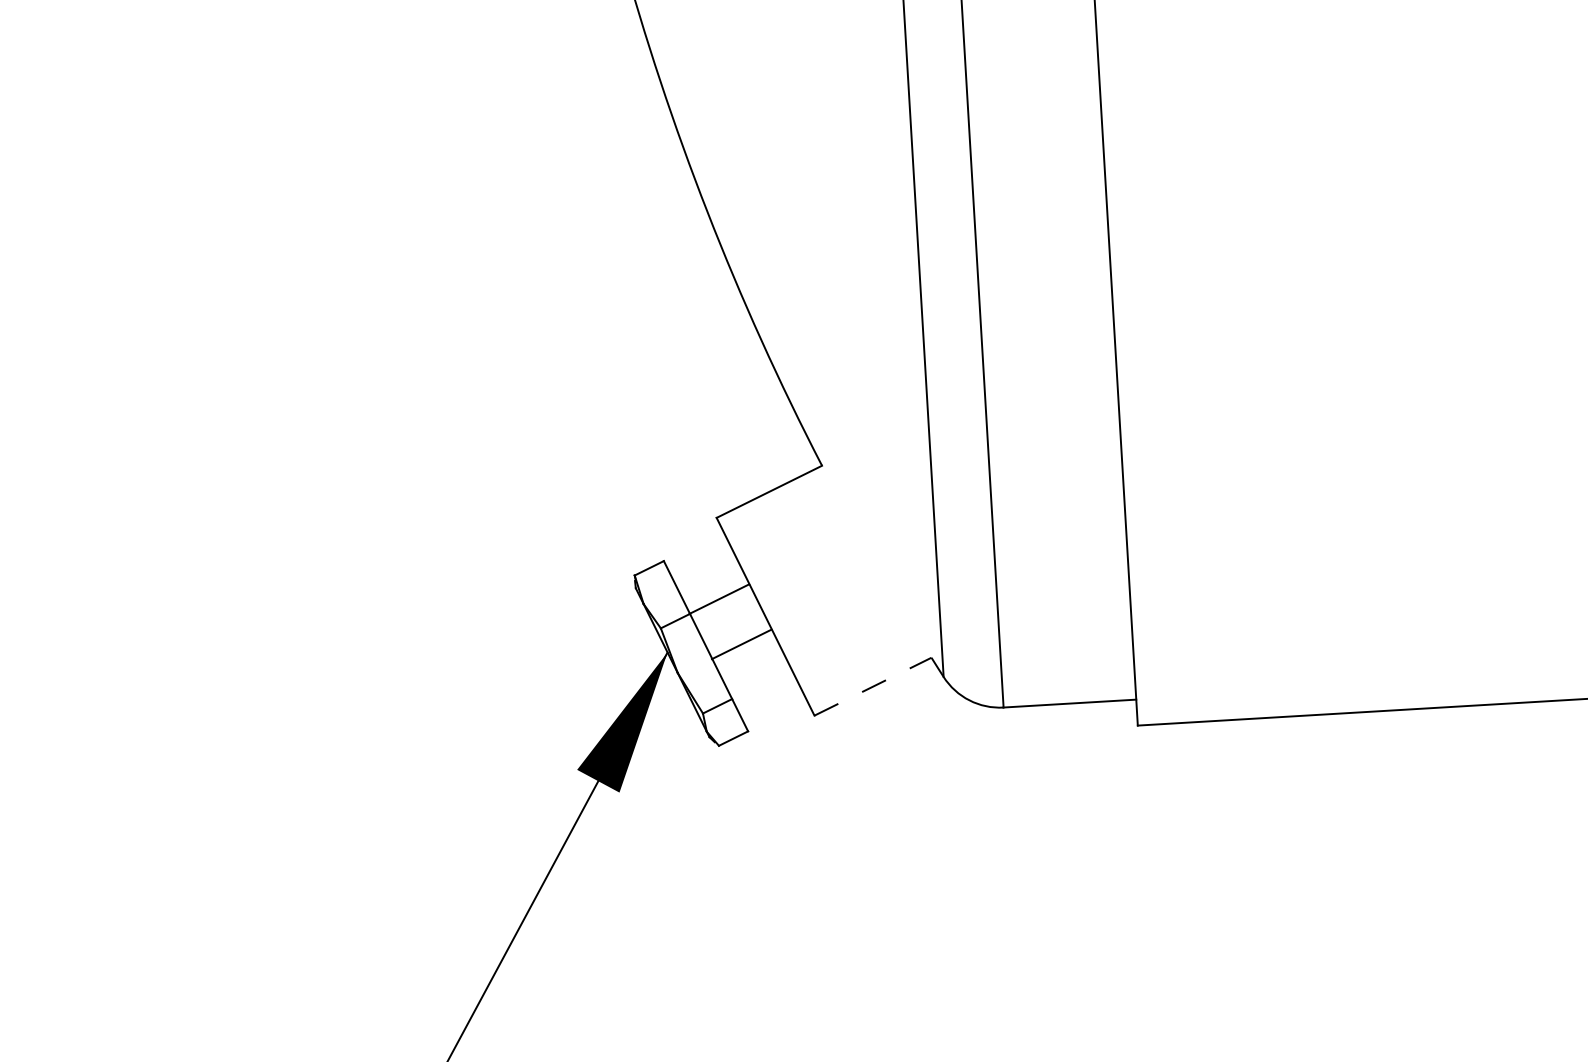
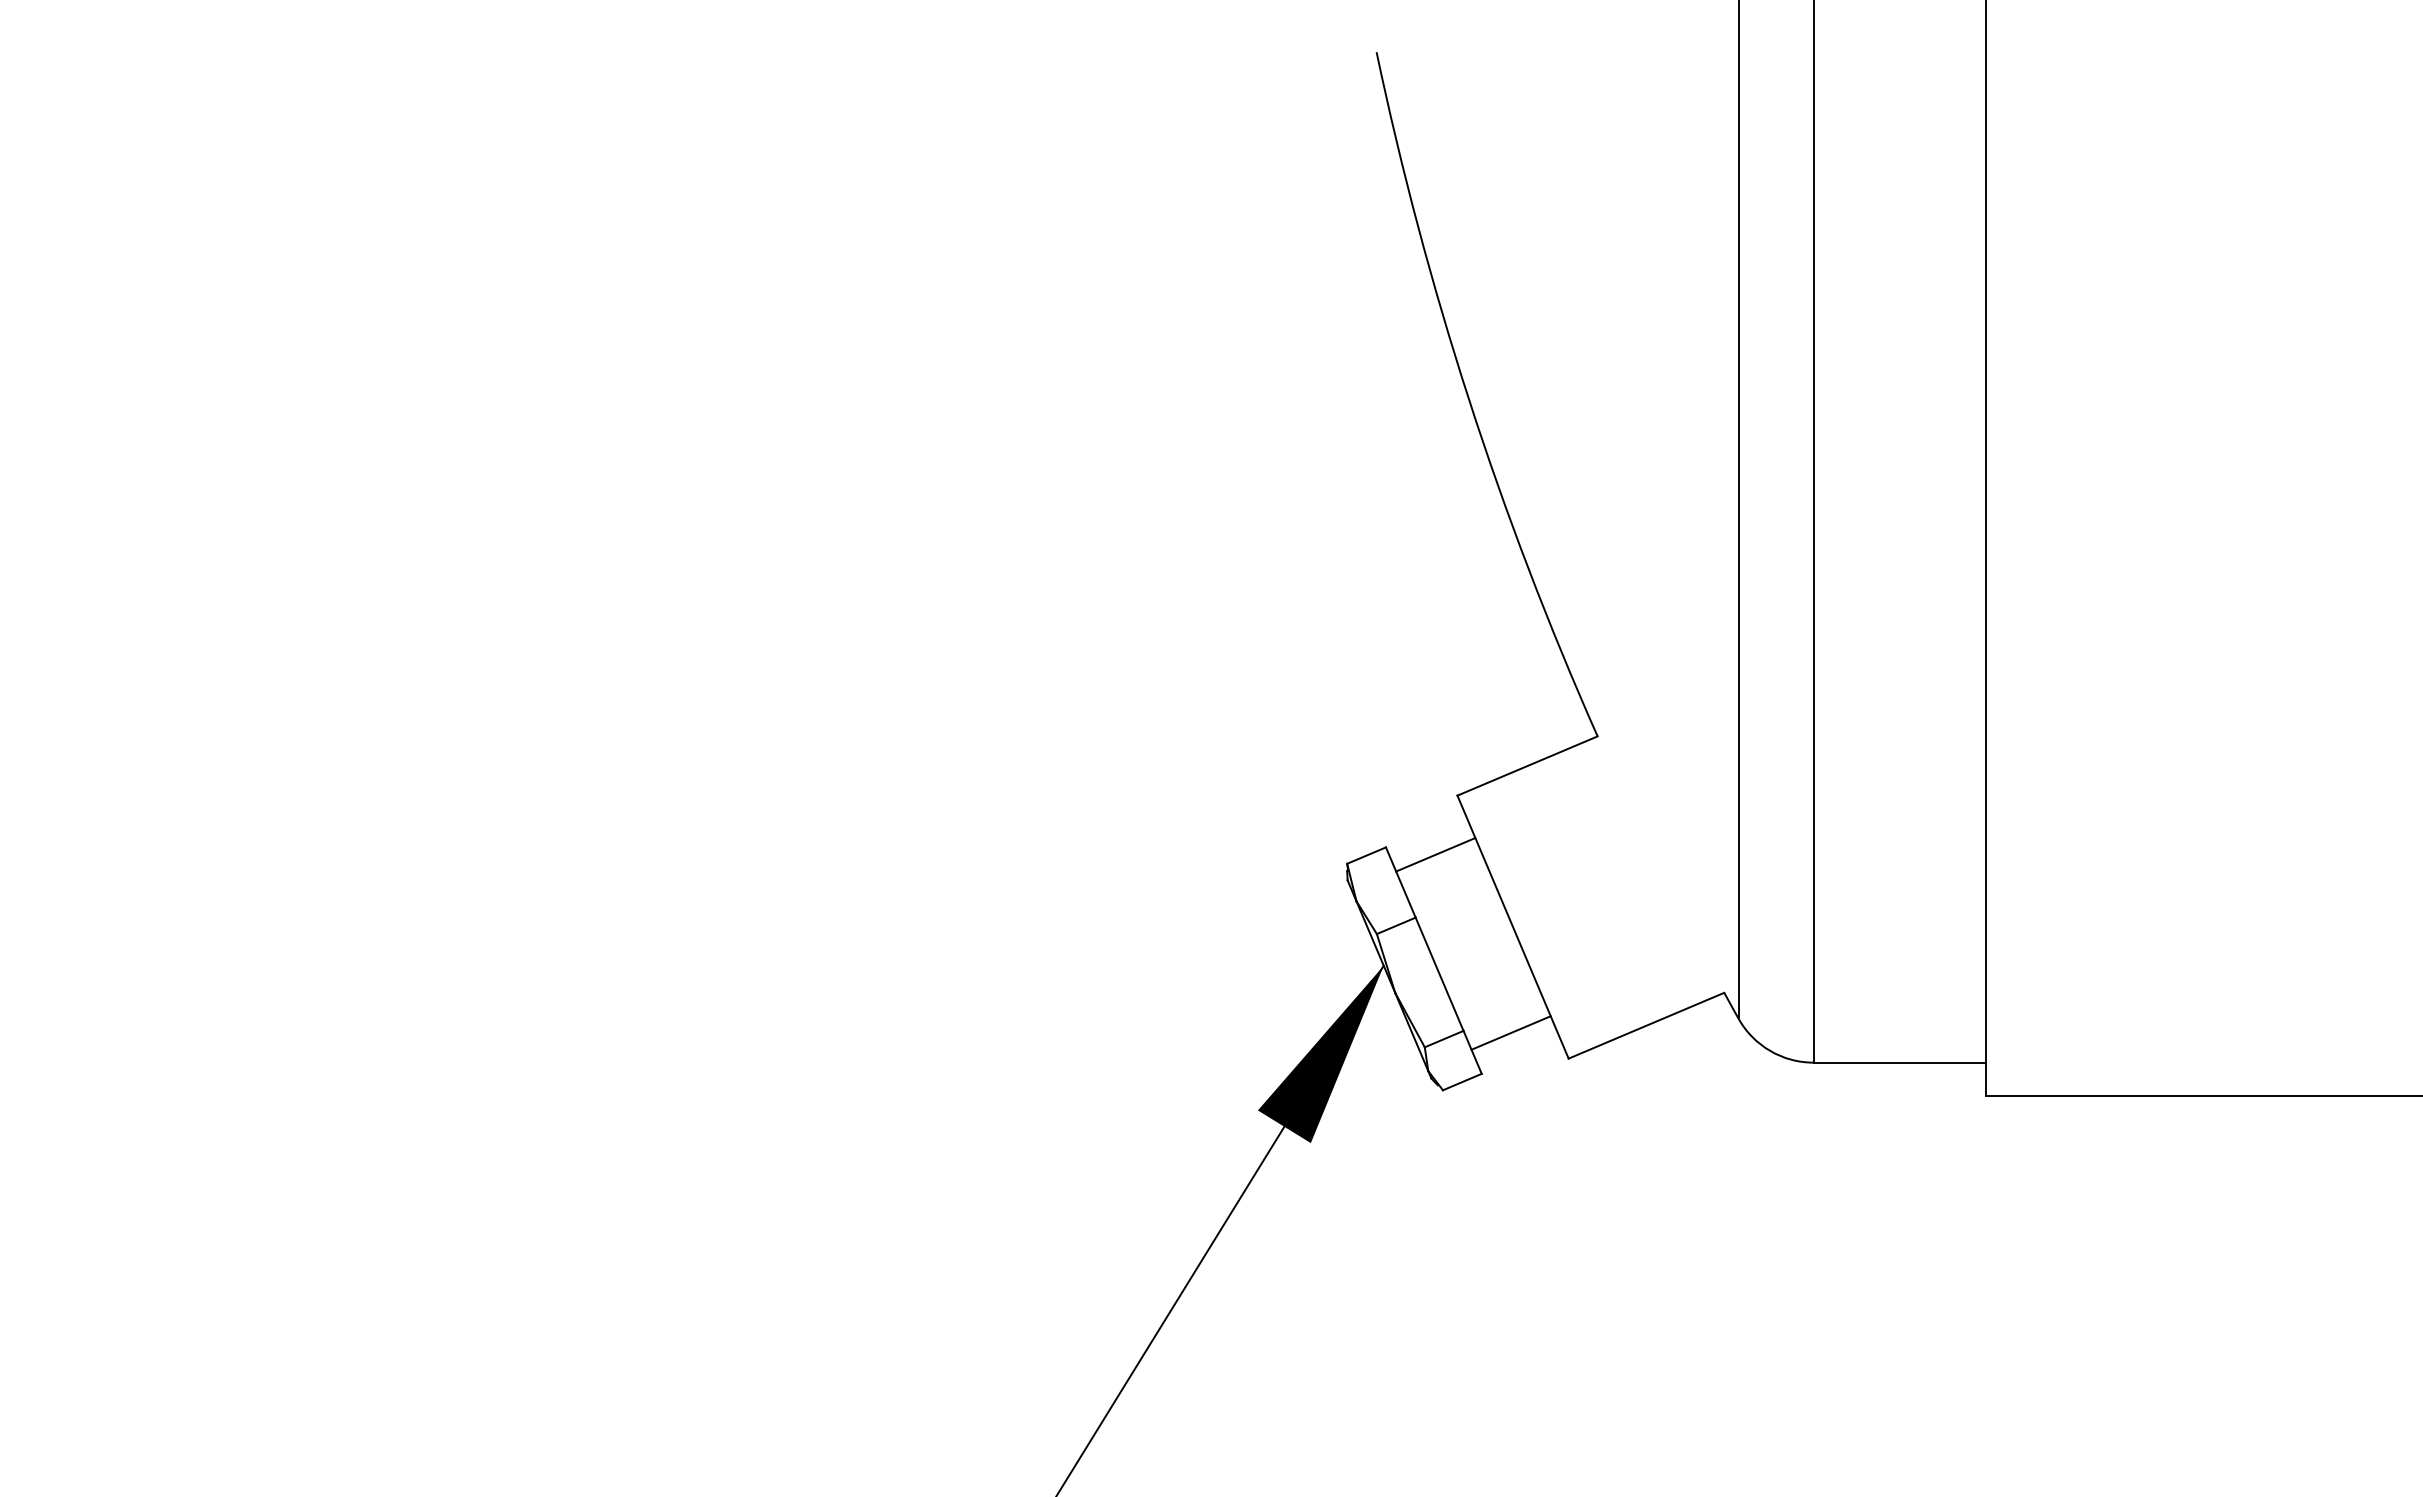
line: (719, 598) -> (1435, 854), moved
line: (741, 644) -> (1510, 1032), moved
line: (873, 686) -> (1646, 1025), dashed -> solid

